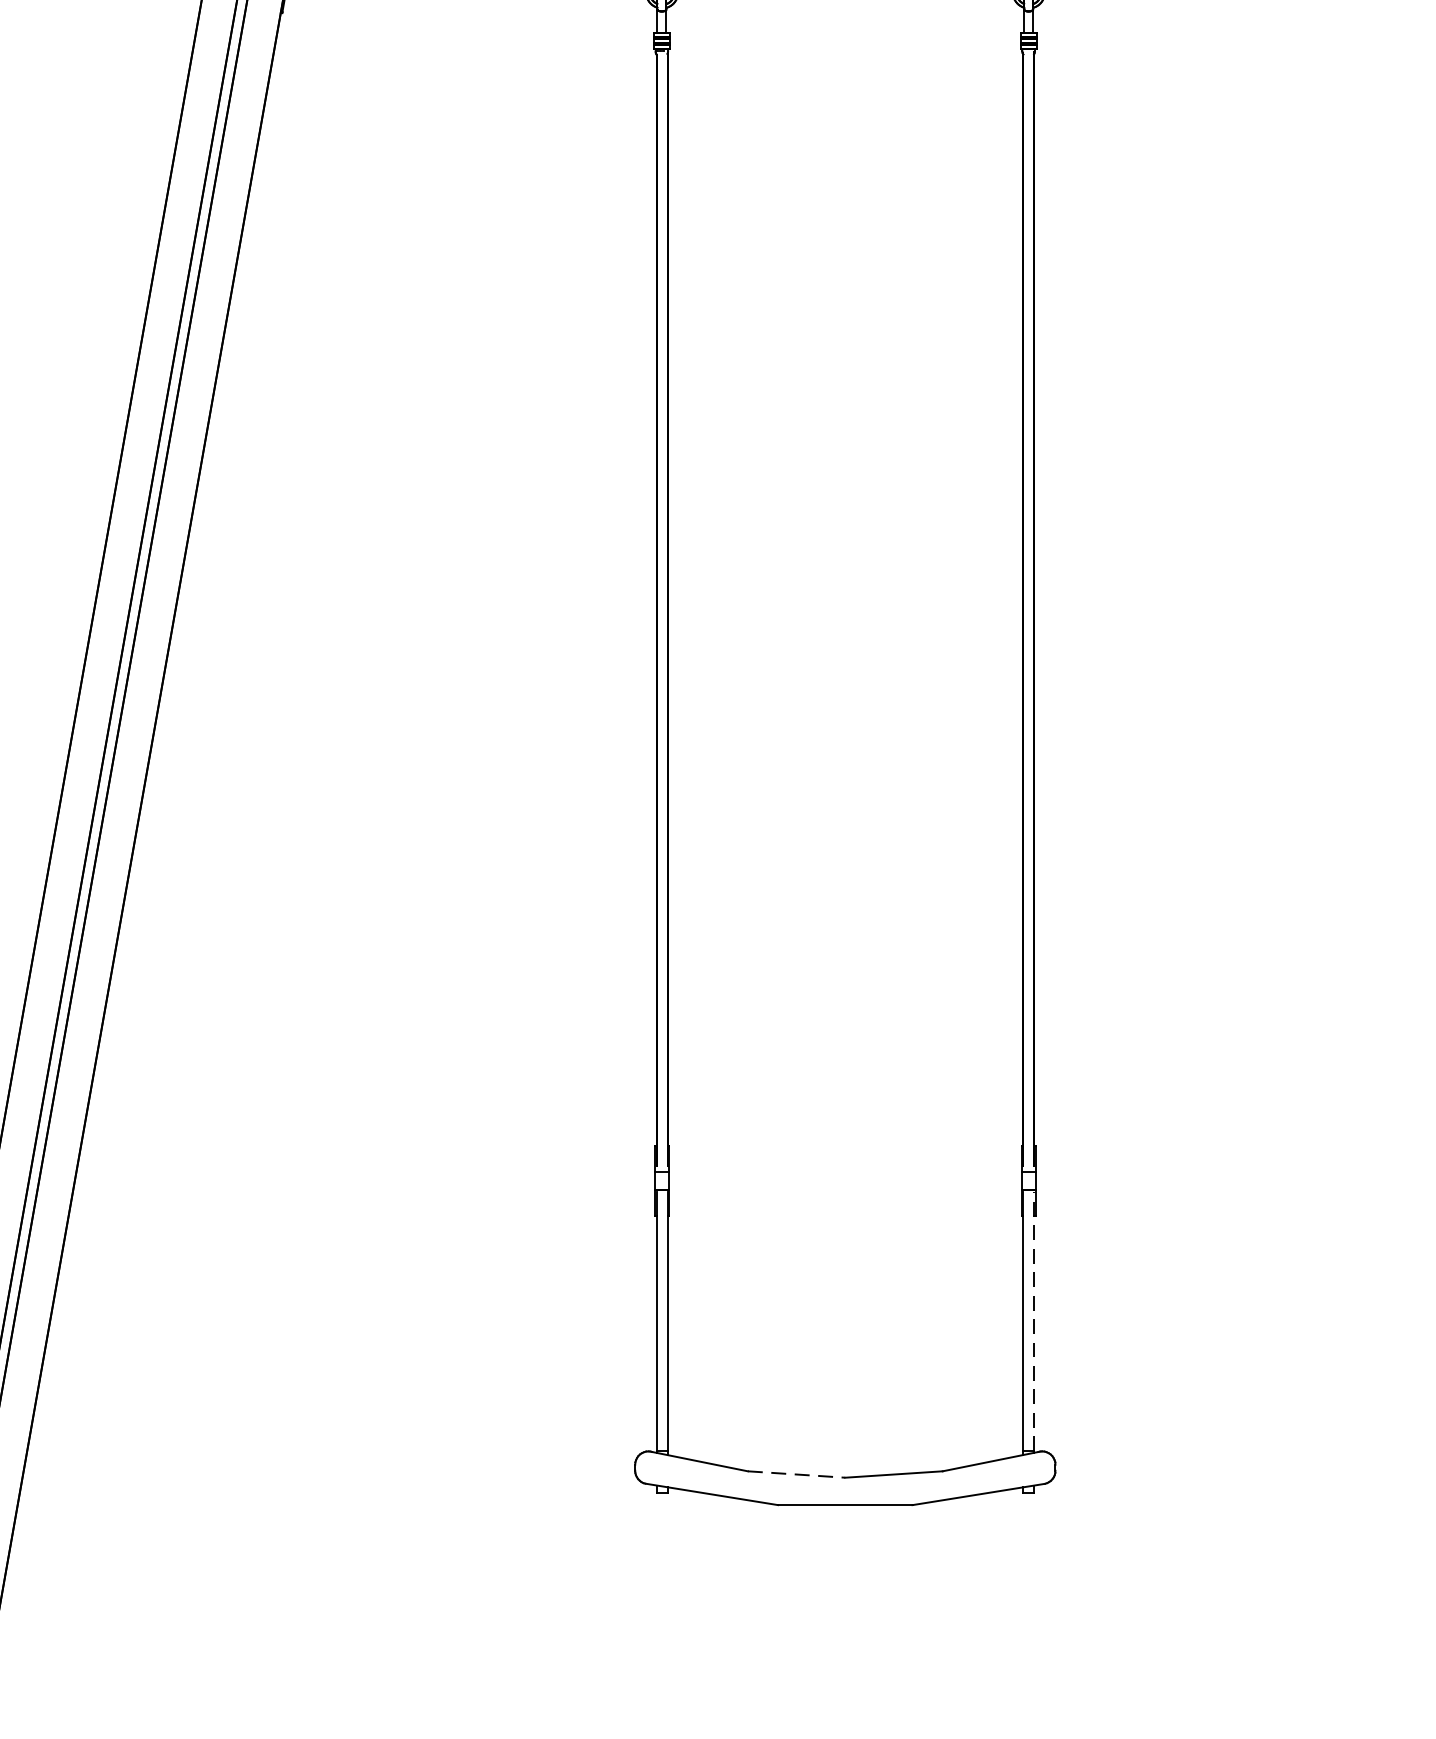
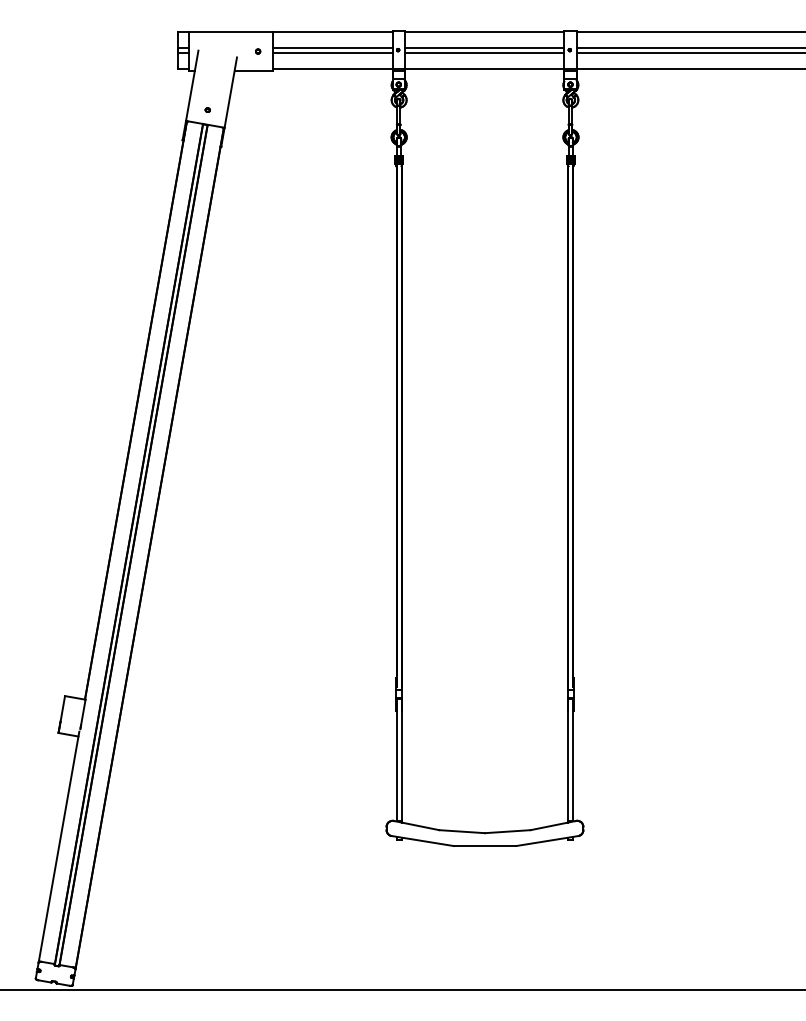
line: (1034, 1322) -> (573, 760), dashed -> solid
line: (797, 1474) -> (462, 831), dashed -> solid

